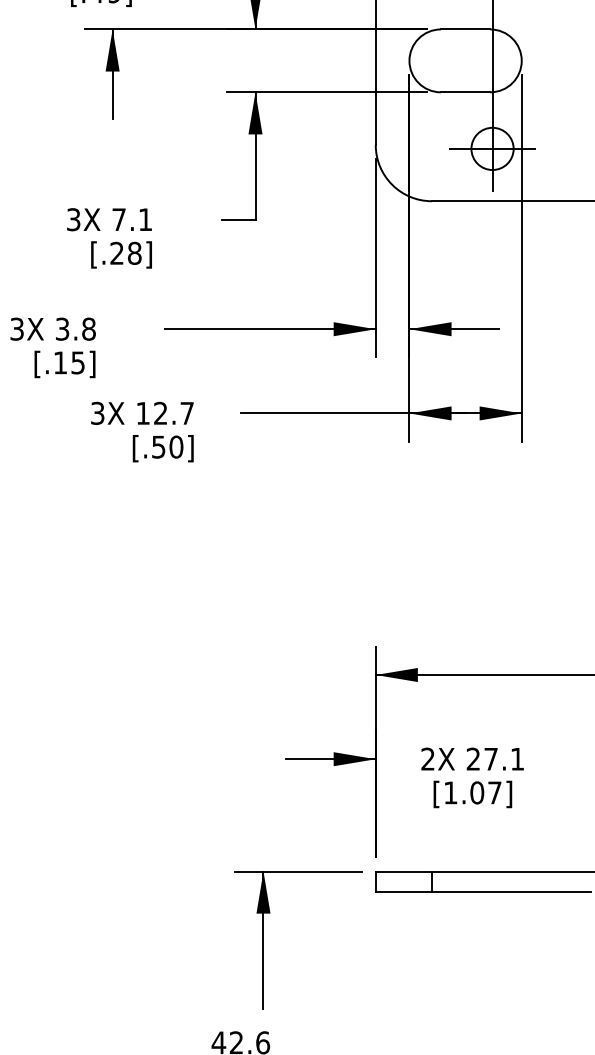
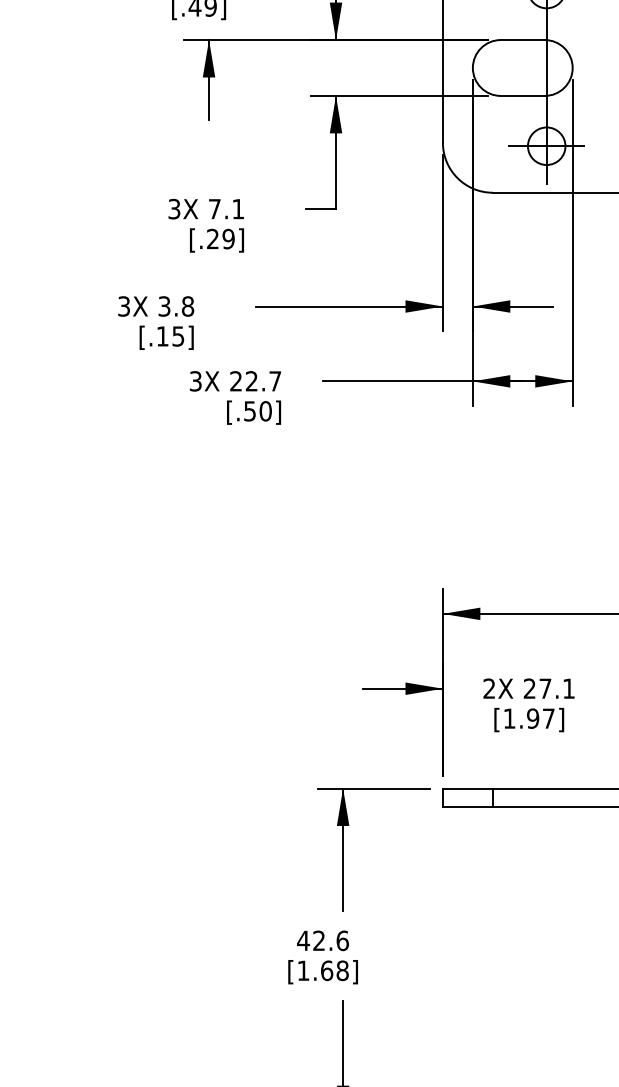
text: (134, 253) -> (228, 239), [.28] -> [.29]
text: (142, 413) -> (235, 381), 12.7 -> 22.7
text: (477, 792) -> (533, 718), [1.07] -> [1.97]

